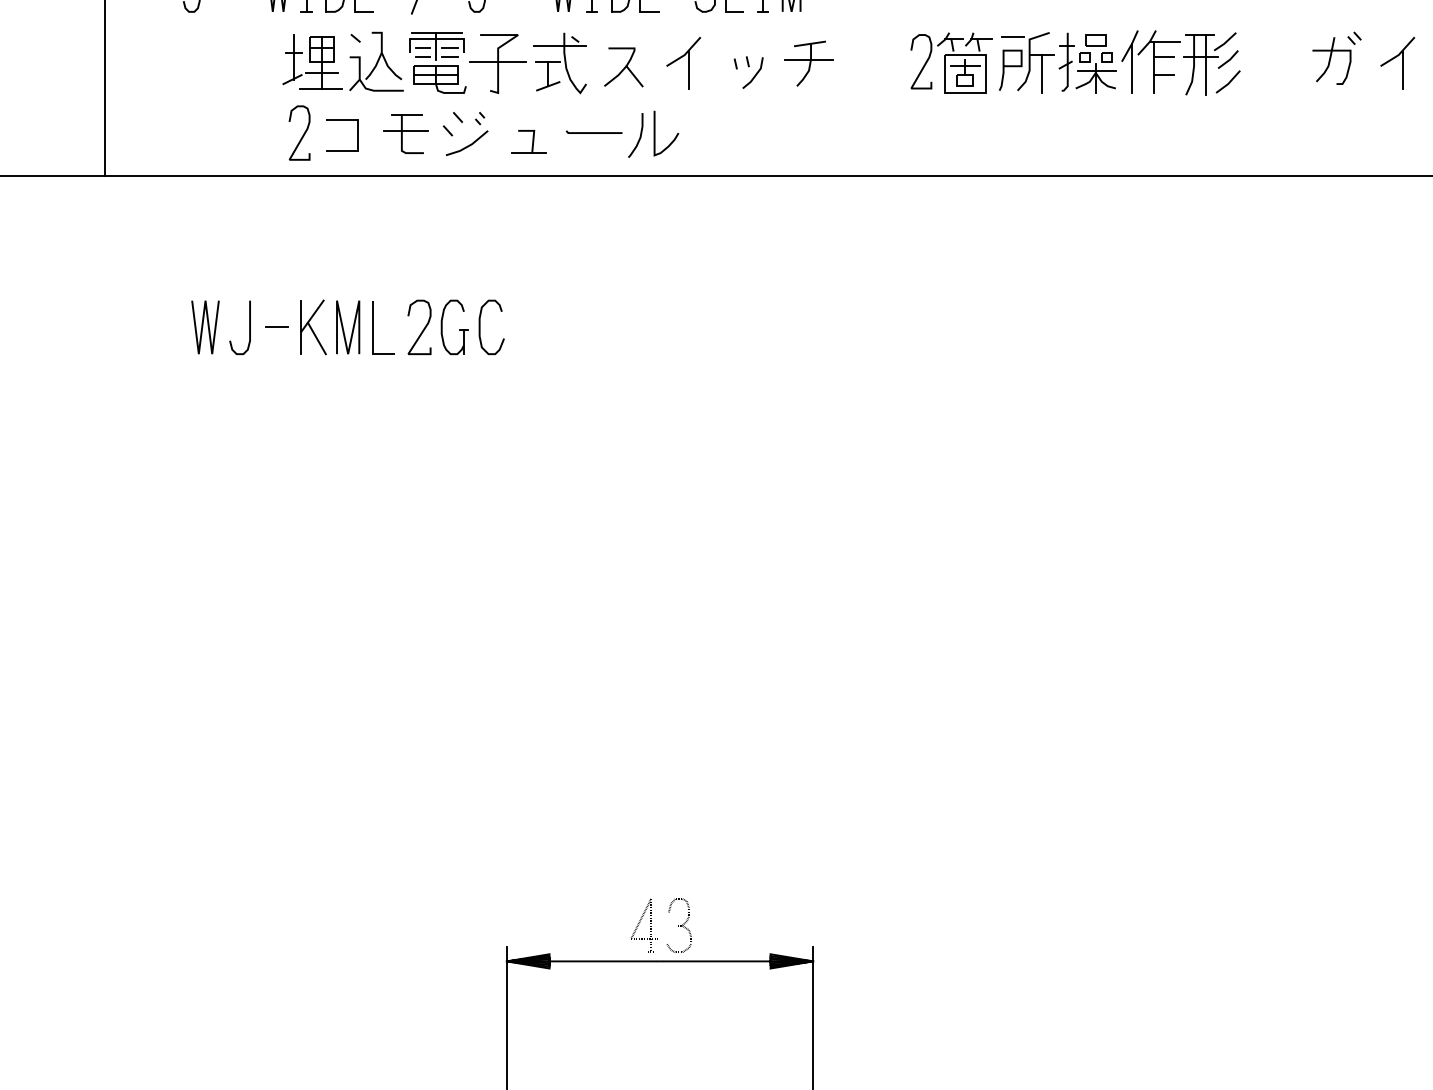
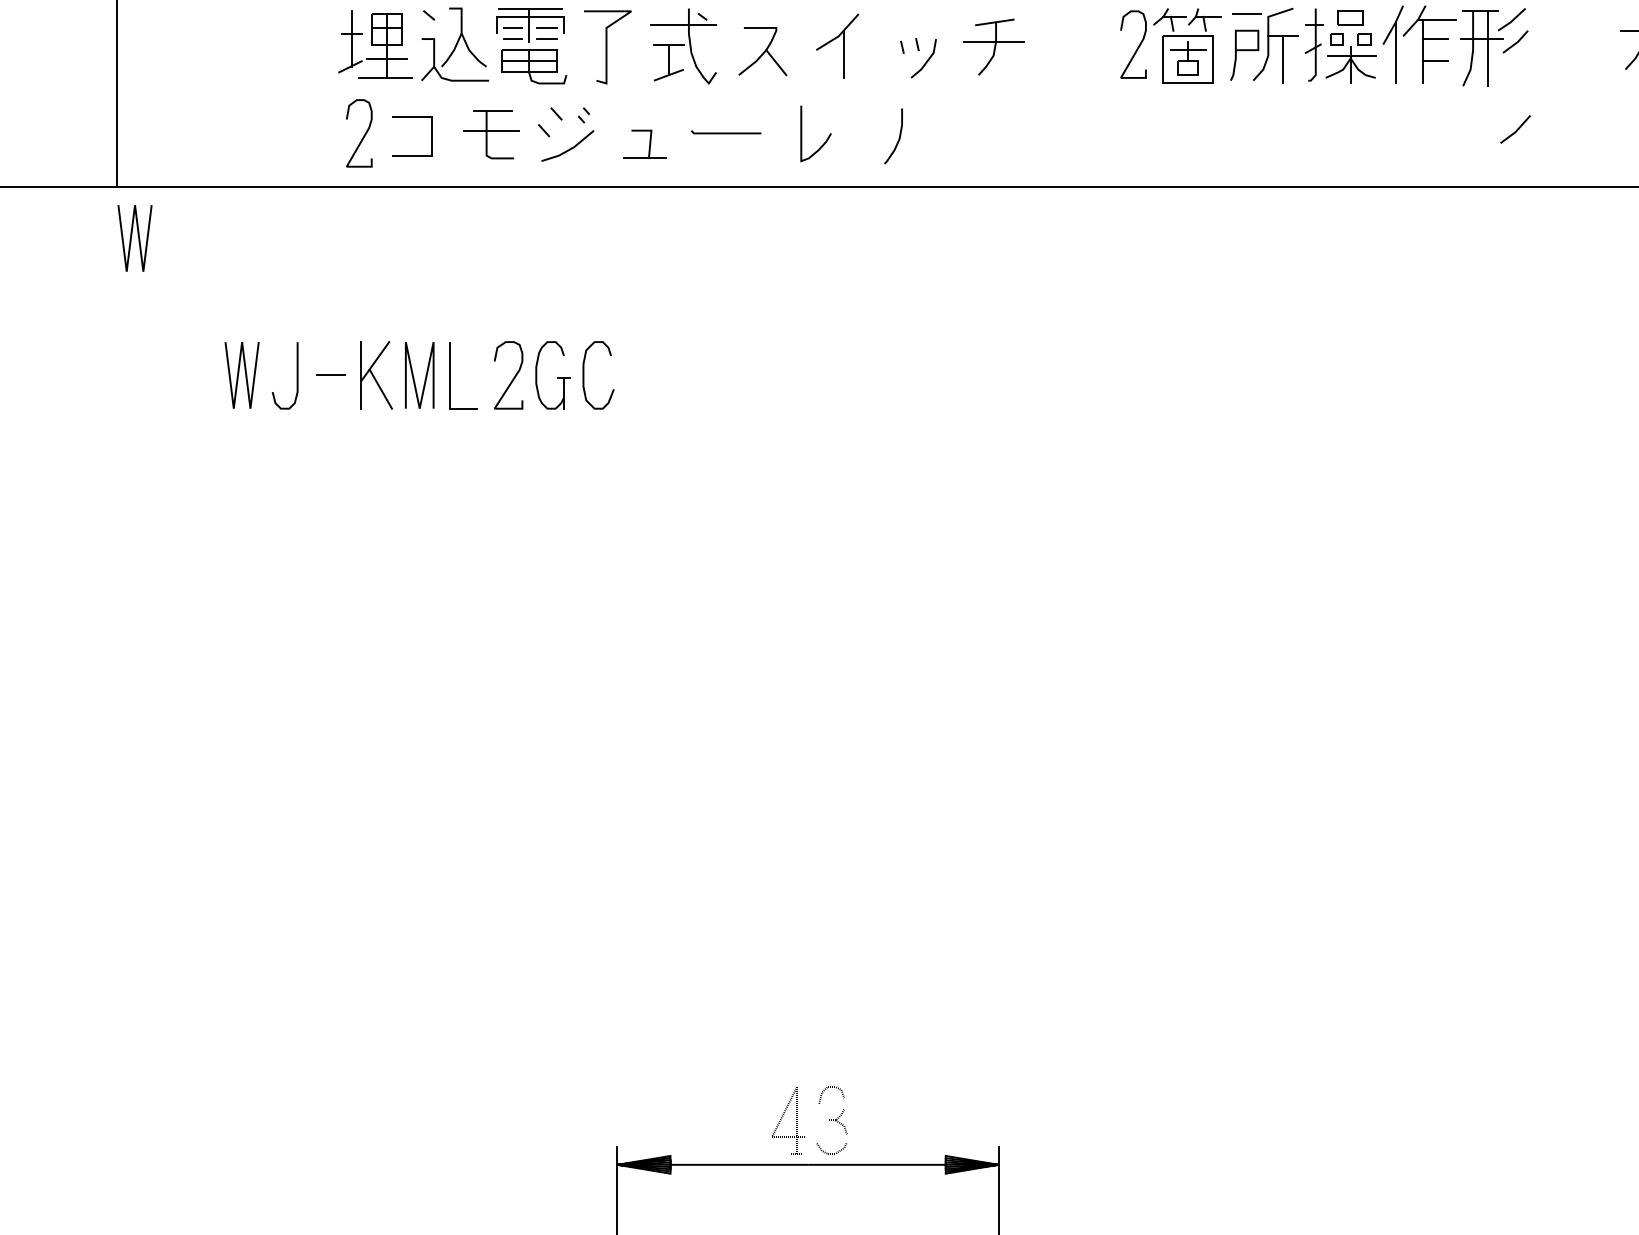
line: (498, 61) -> (606, 44), removed
line: (1228, 82) -> (1515, 130), moved
curve: (639, 136) -> (898, 137), moved
line: (117, 217) -> (132, 238), added

